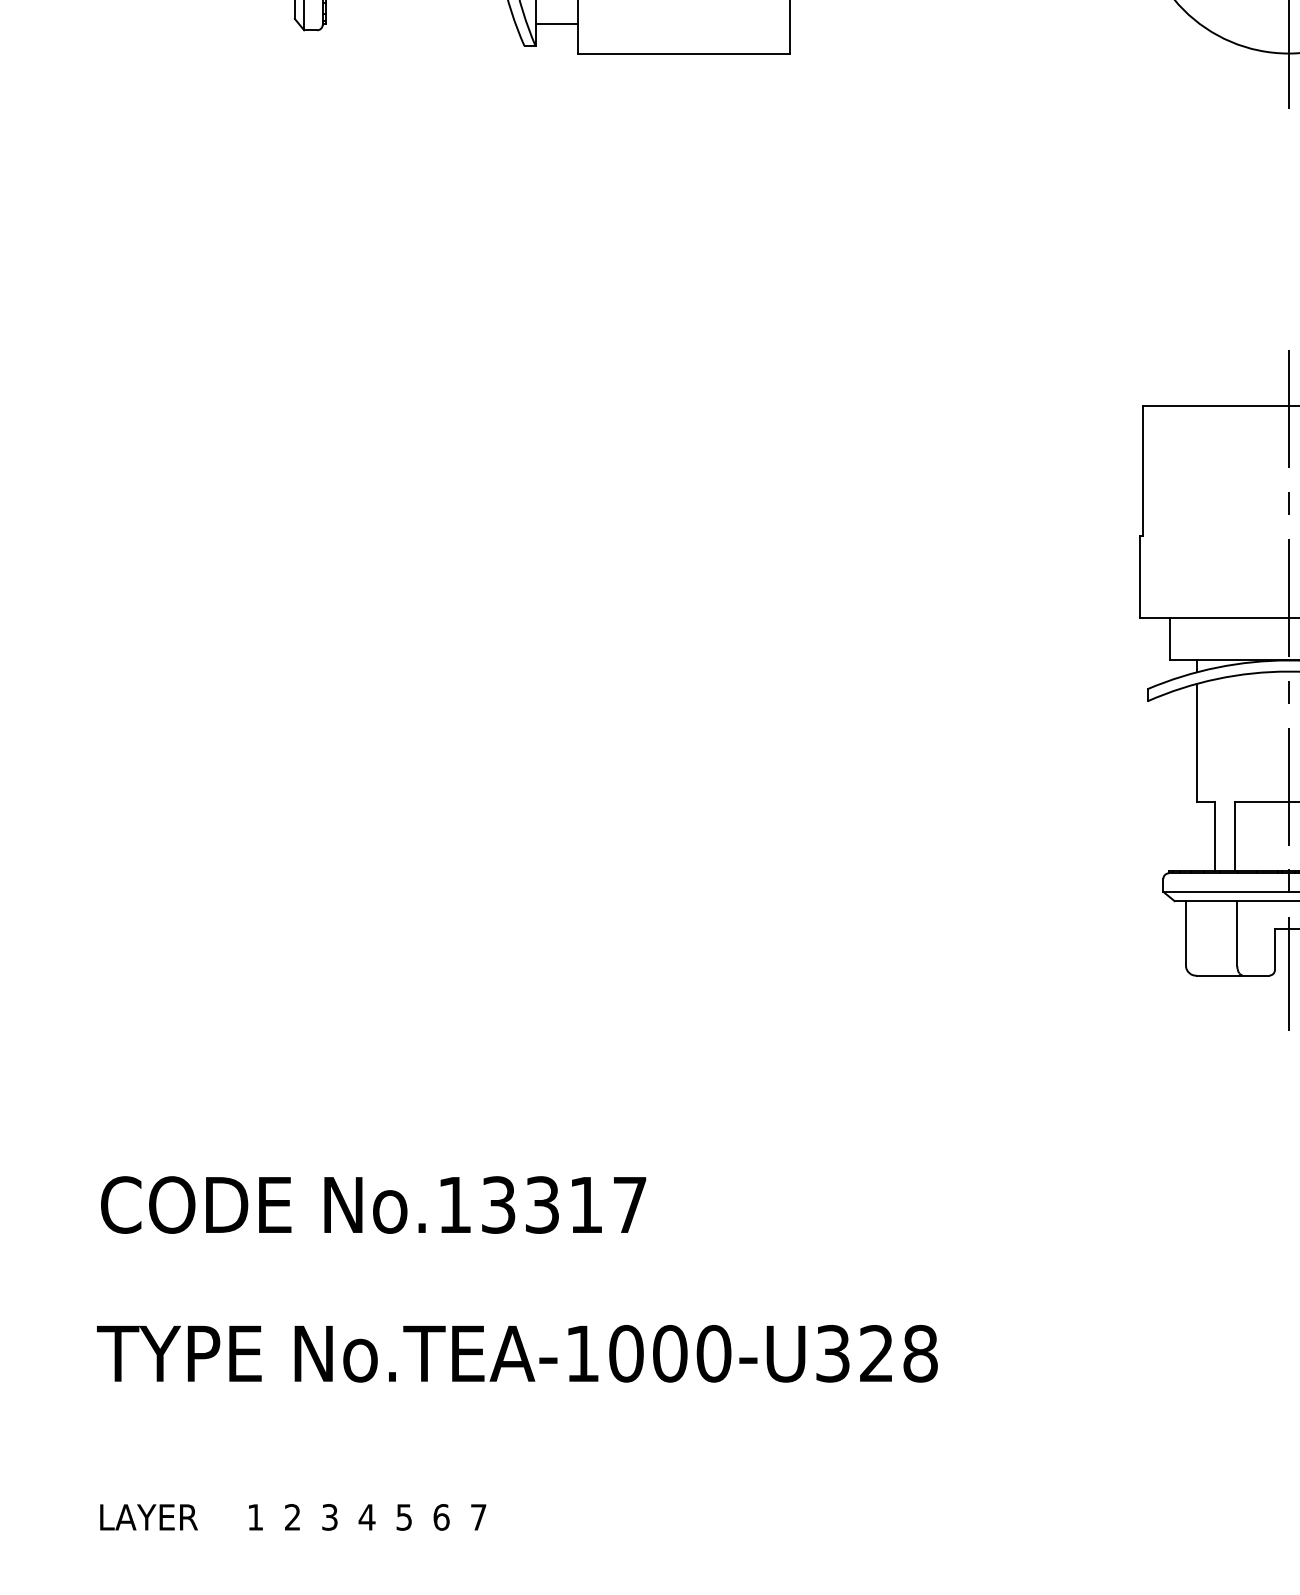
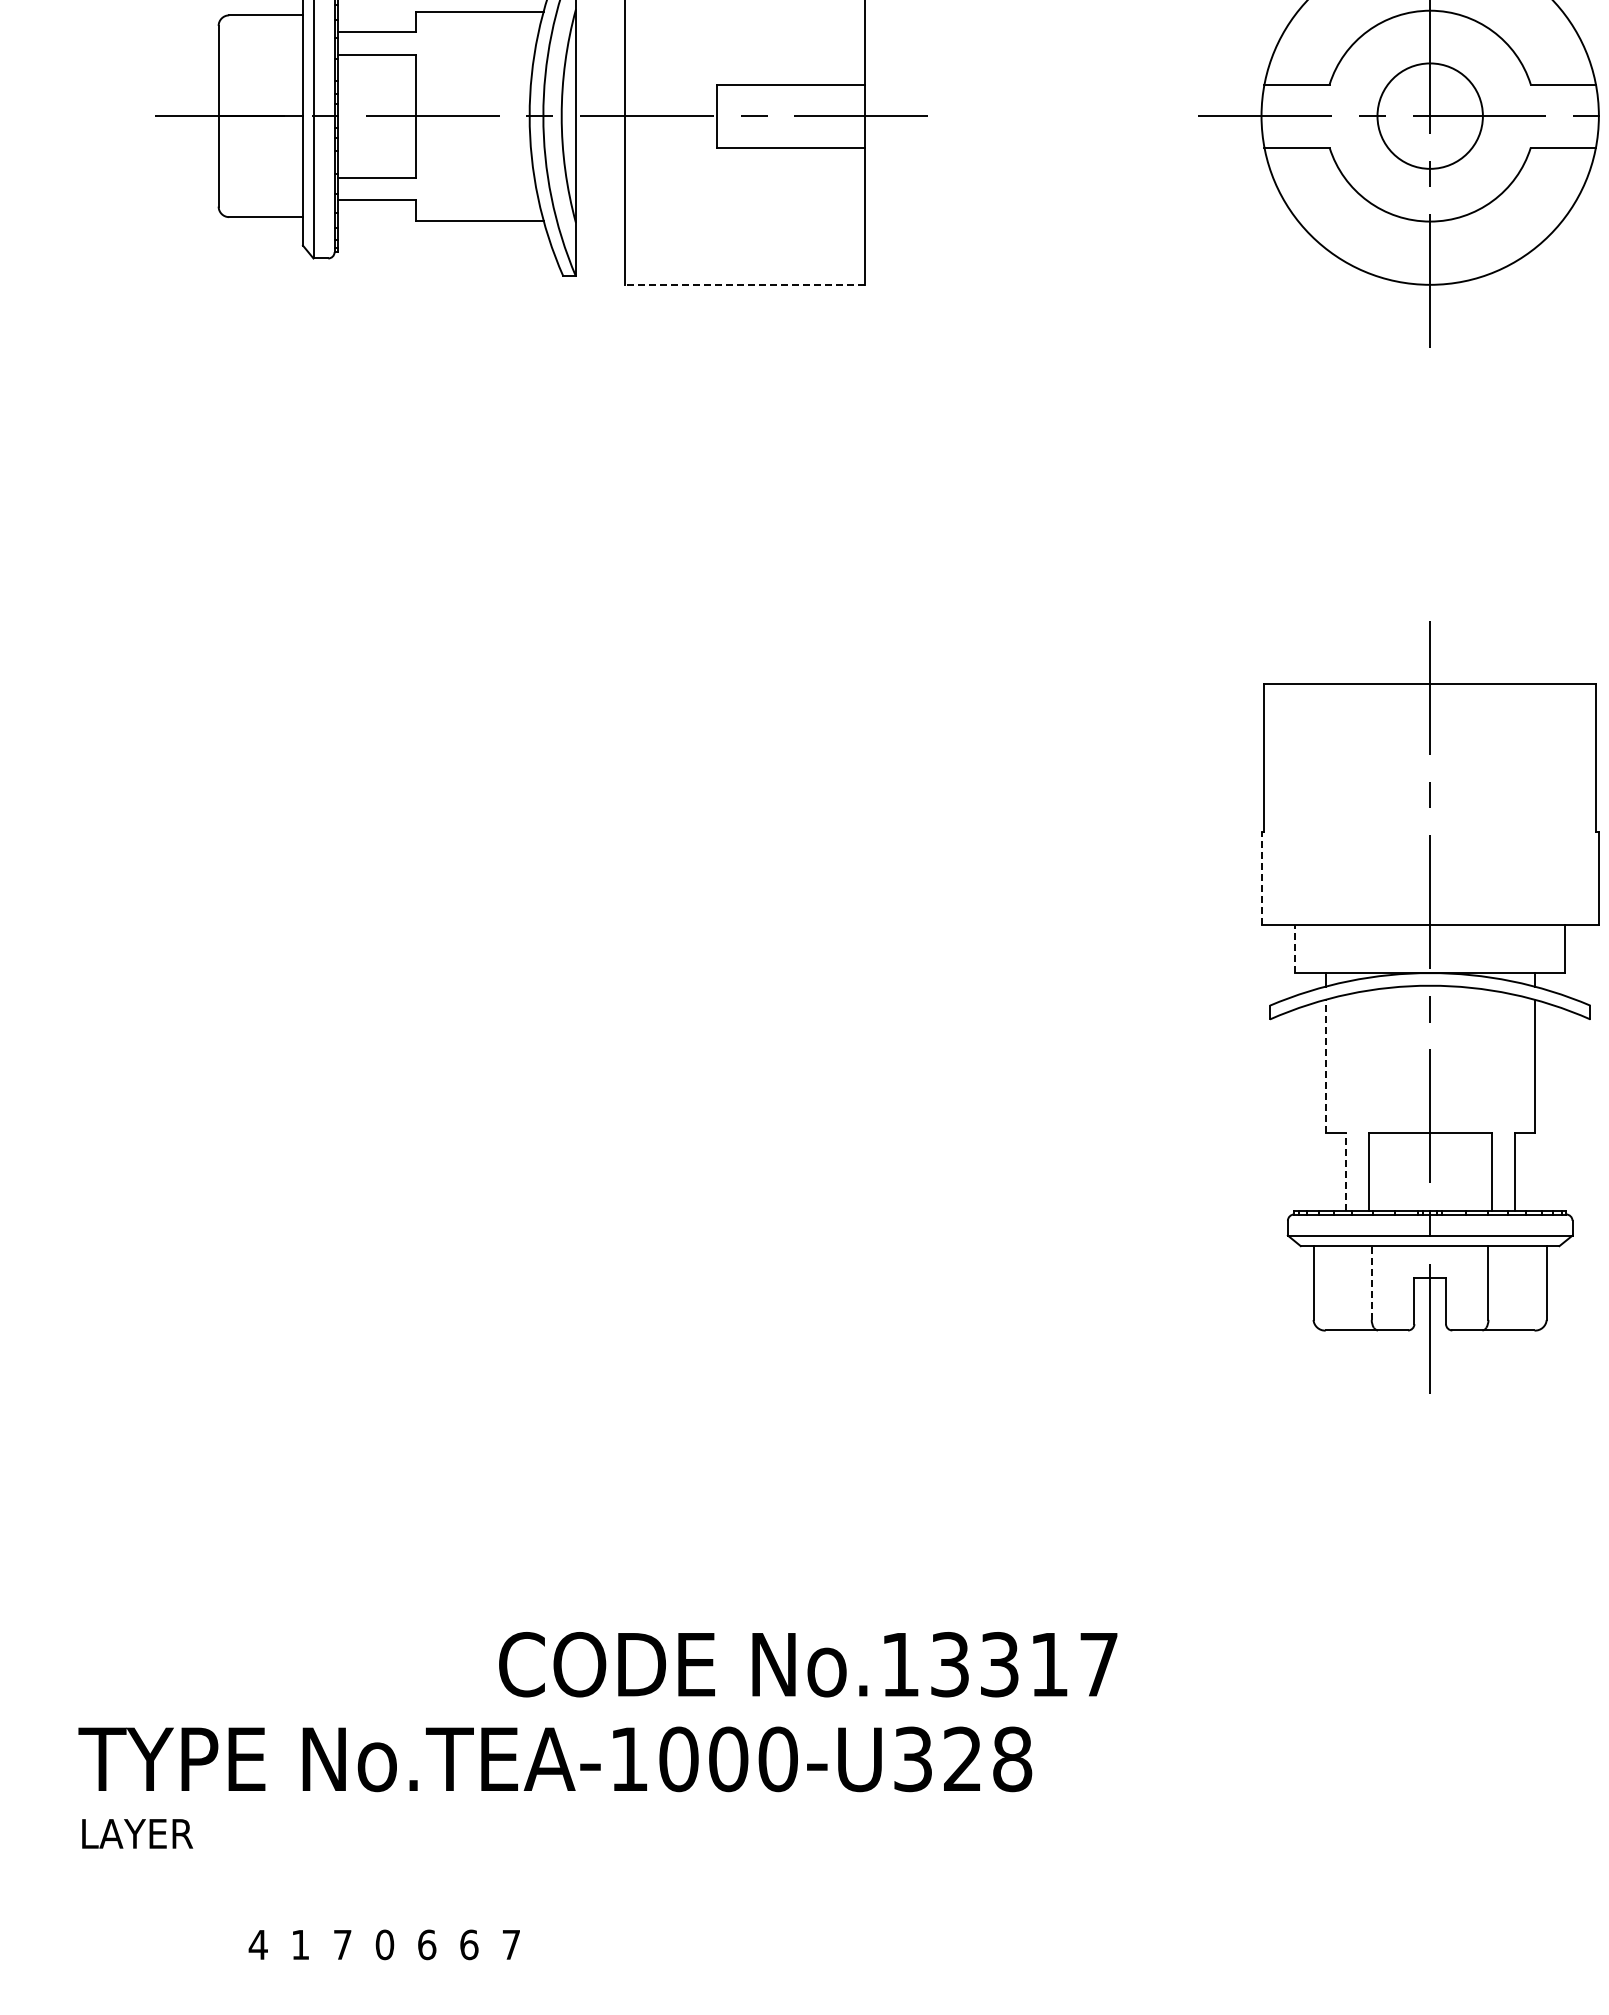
line: (557, 24) -> (600, 251), removed
line: (684, 53) -> (744, 284), solid -> dashed
line: (1140, 576) -> (1261, 877), solid -> dashed
line: (1170, 638) -> (1295, 948), solid -> dashed
line: (1196, 742) -> (1325, 1066), solid -> dashed
line: (1214, 835) -> (1345, 1171), solid -> dashed
line: (1237, 934) -> (1371, 1283), solid -> dashed
text: (373, 1204) -> (808, 1664), moved
text: (148, 1517) -> (137, 1833), moved
text: (254, 1517) -> (257, 1944), 1 -> 4
text: (291, 1517) -> (299, 1944), 2 -> 1
text: (329, 1517) -> (342, 1944), 3 -> 7
text: (366, 1517) -> (384, 1944), 4 -> 0
text: (404, 1517) -> (427, 1944), 5 -> 6

